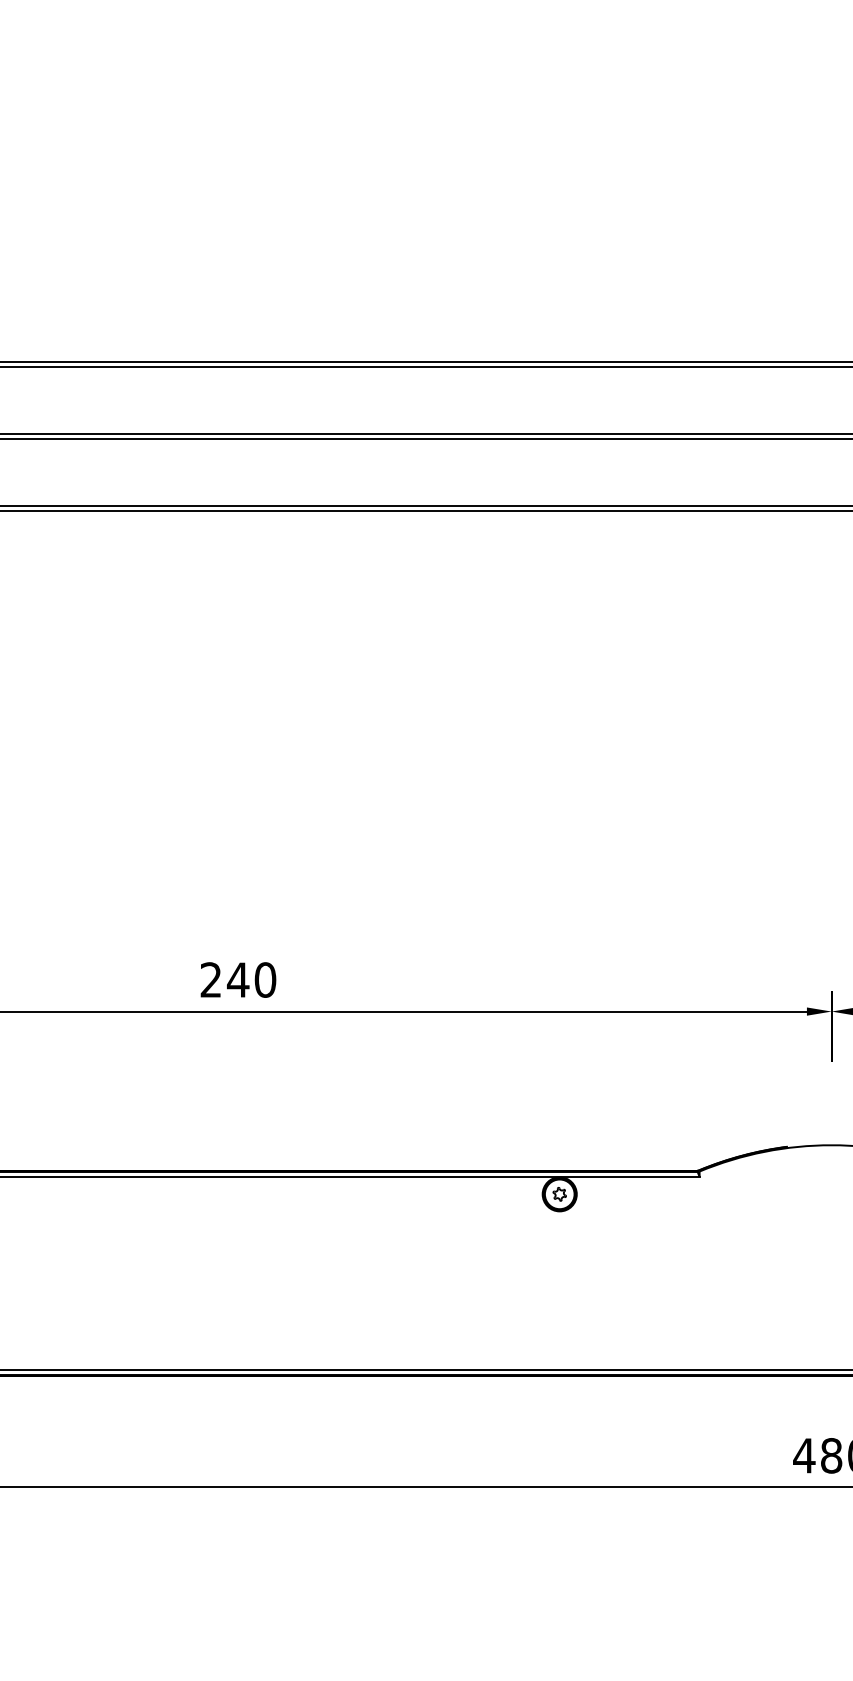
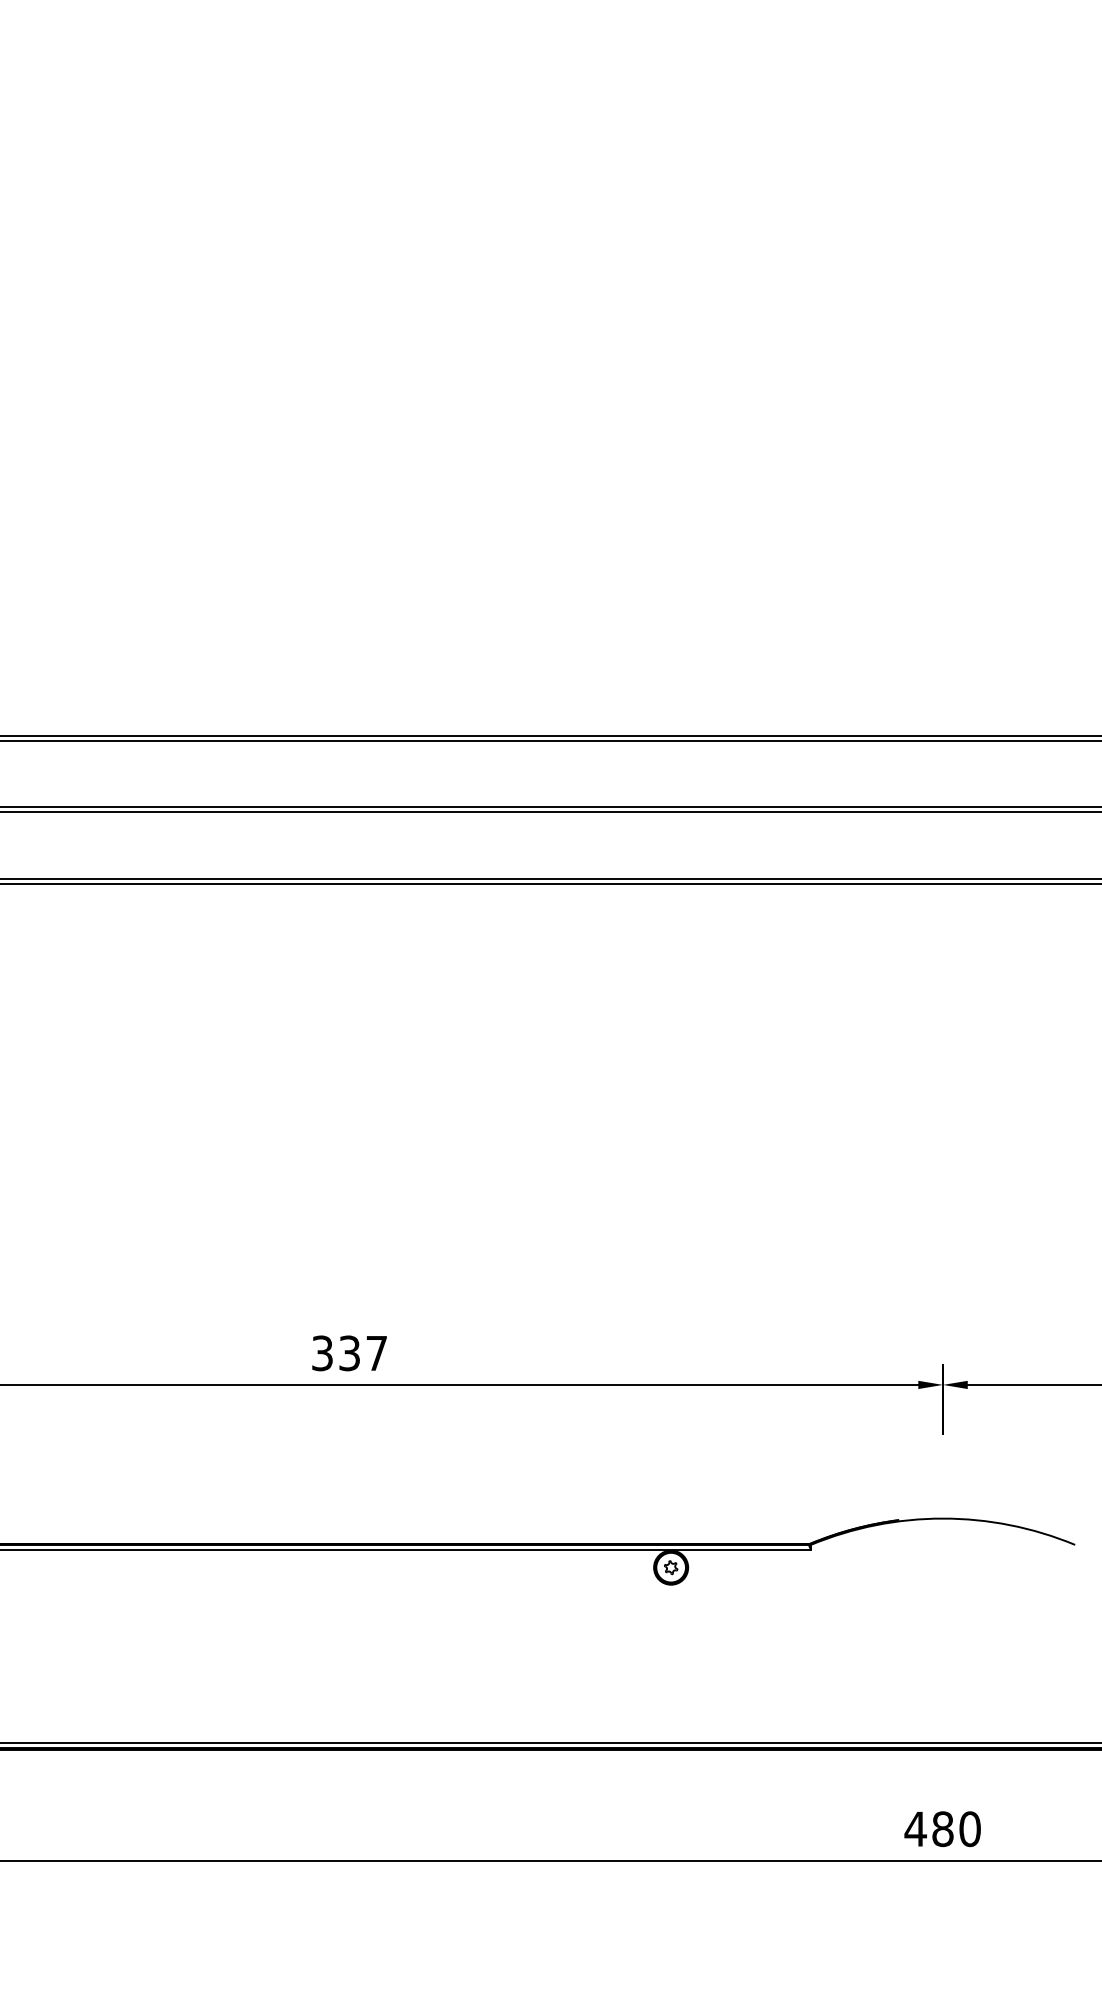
text: (238, 980) -> (349, 1353), 240 -> 337

